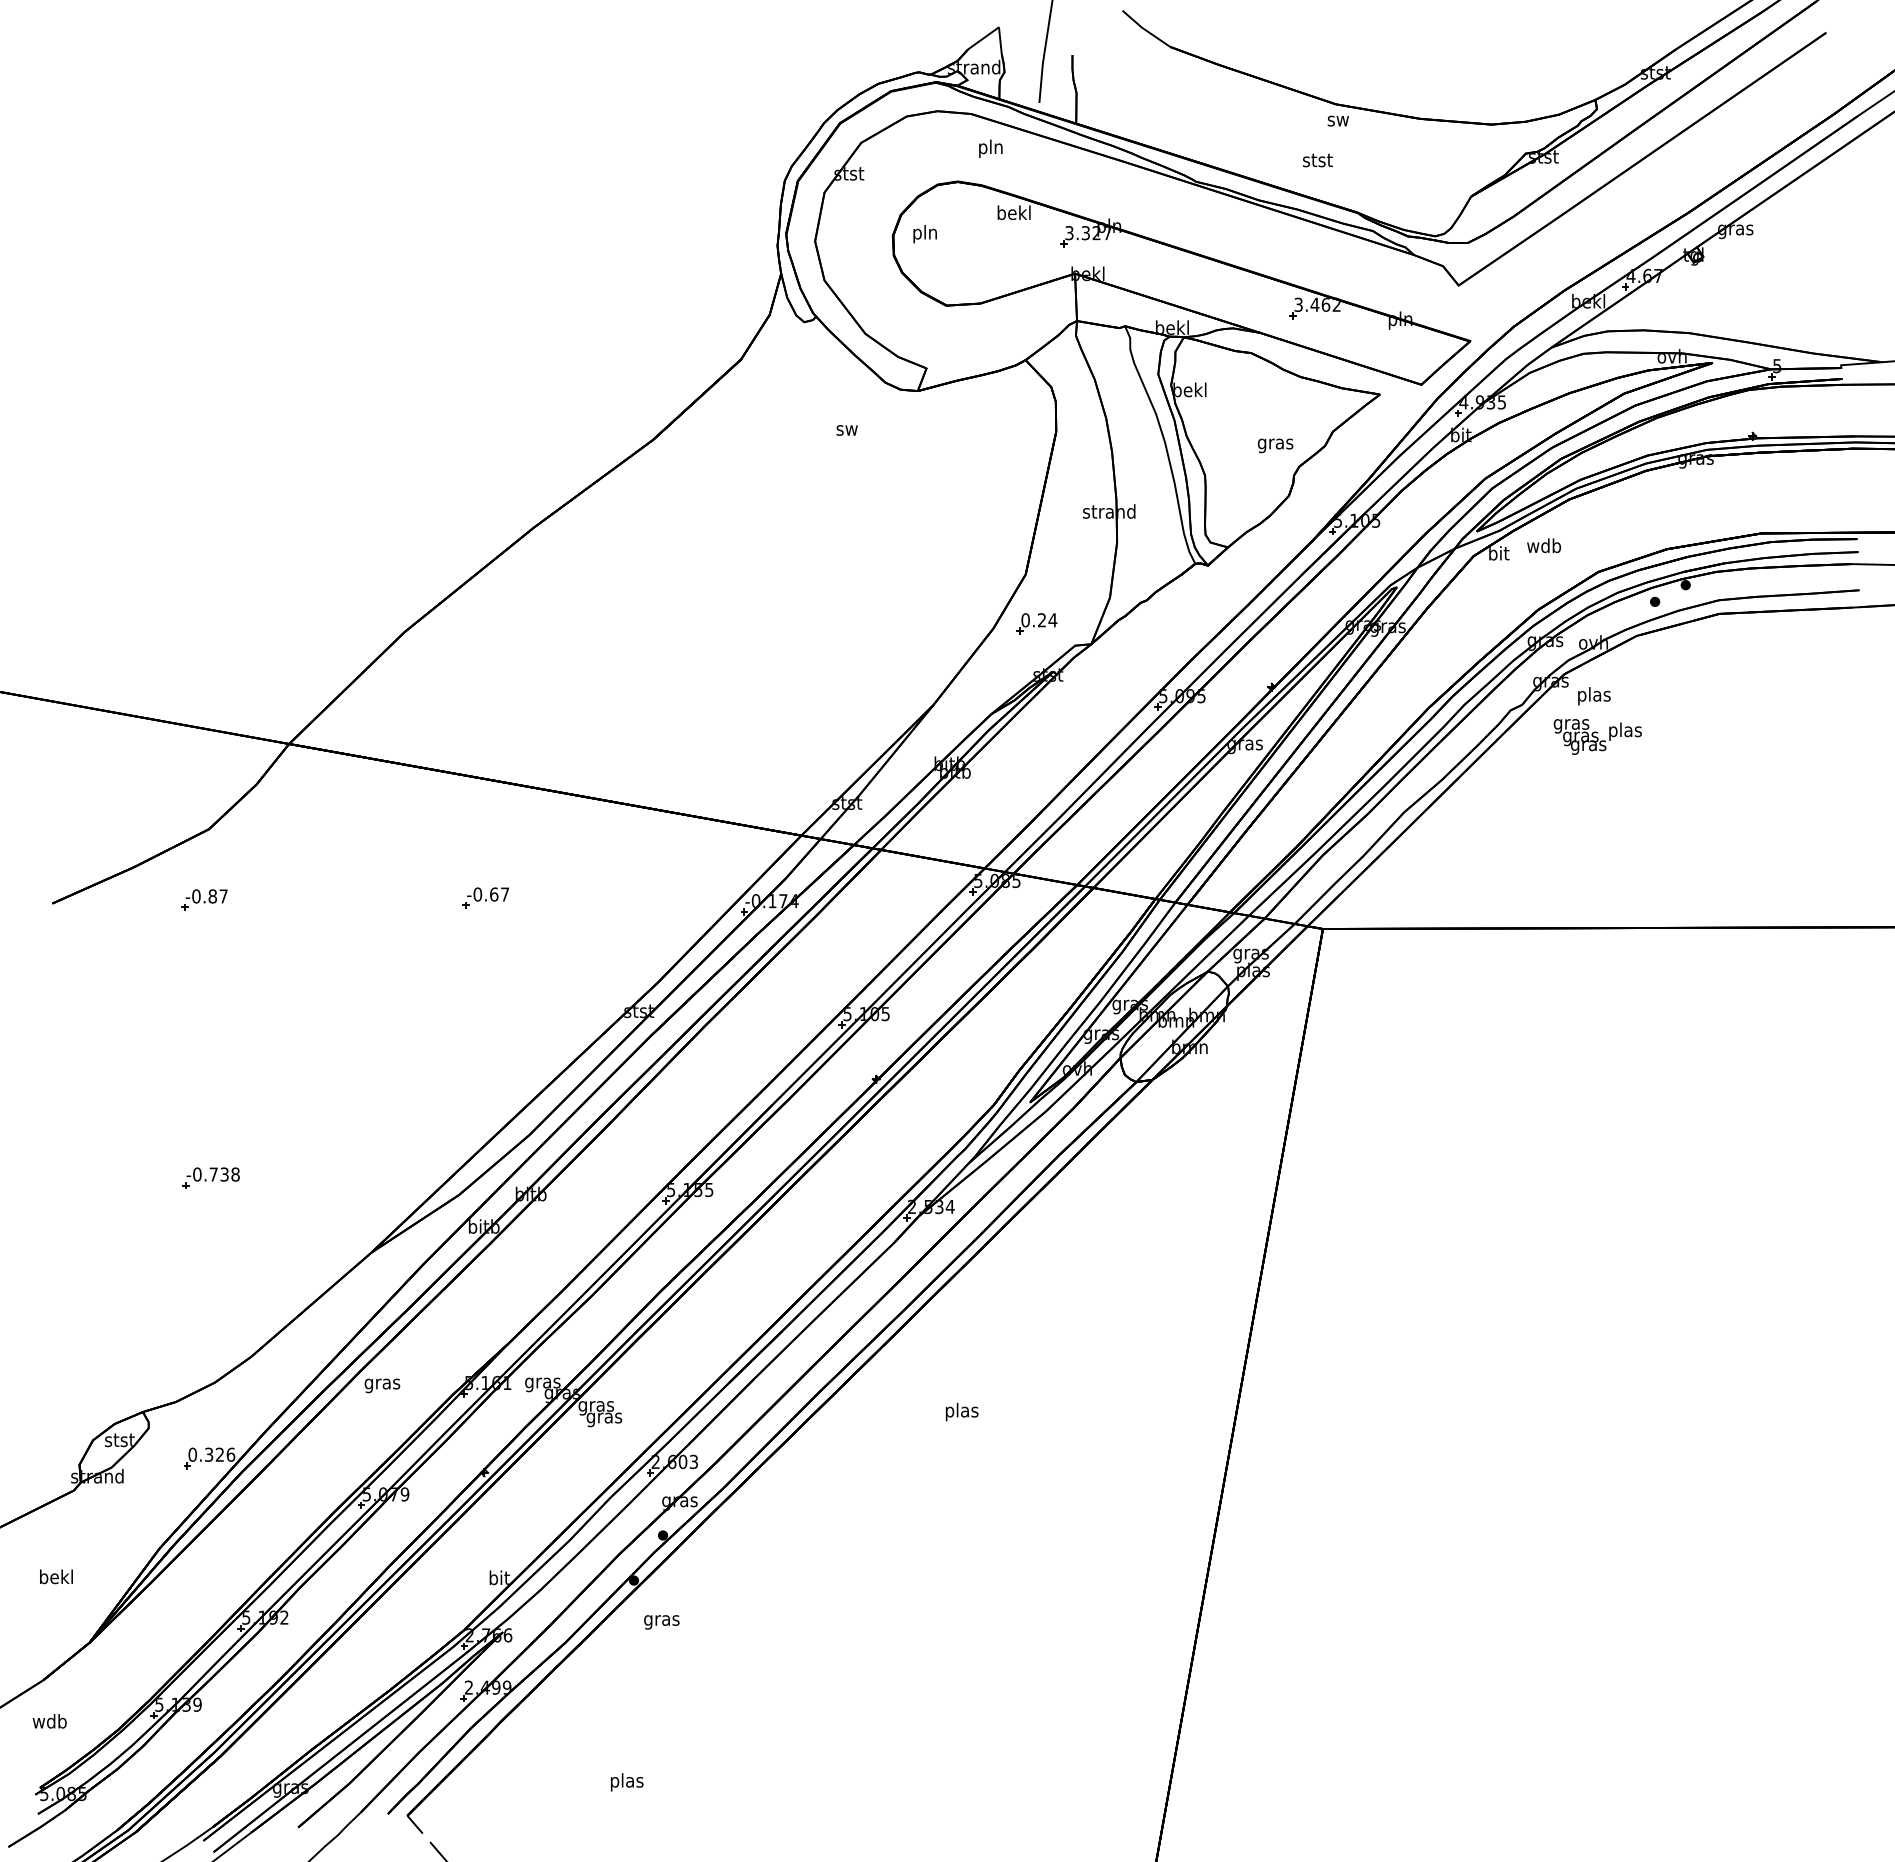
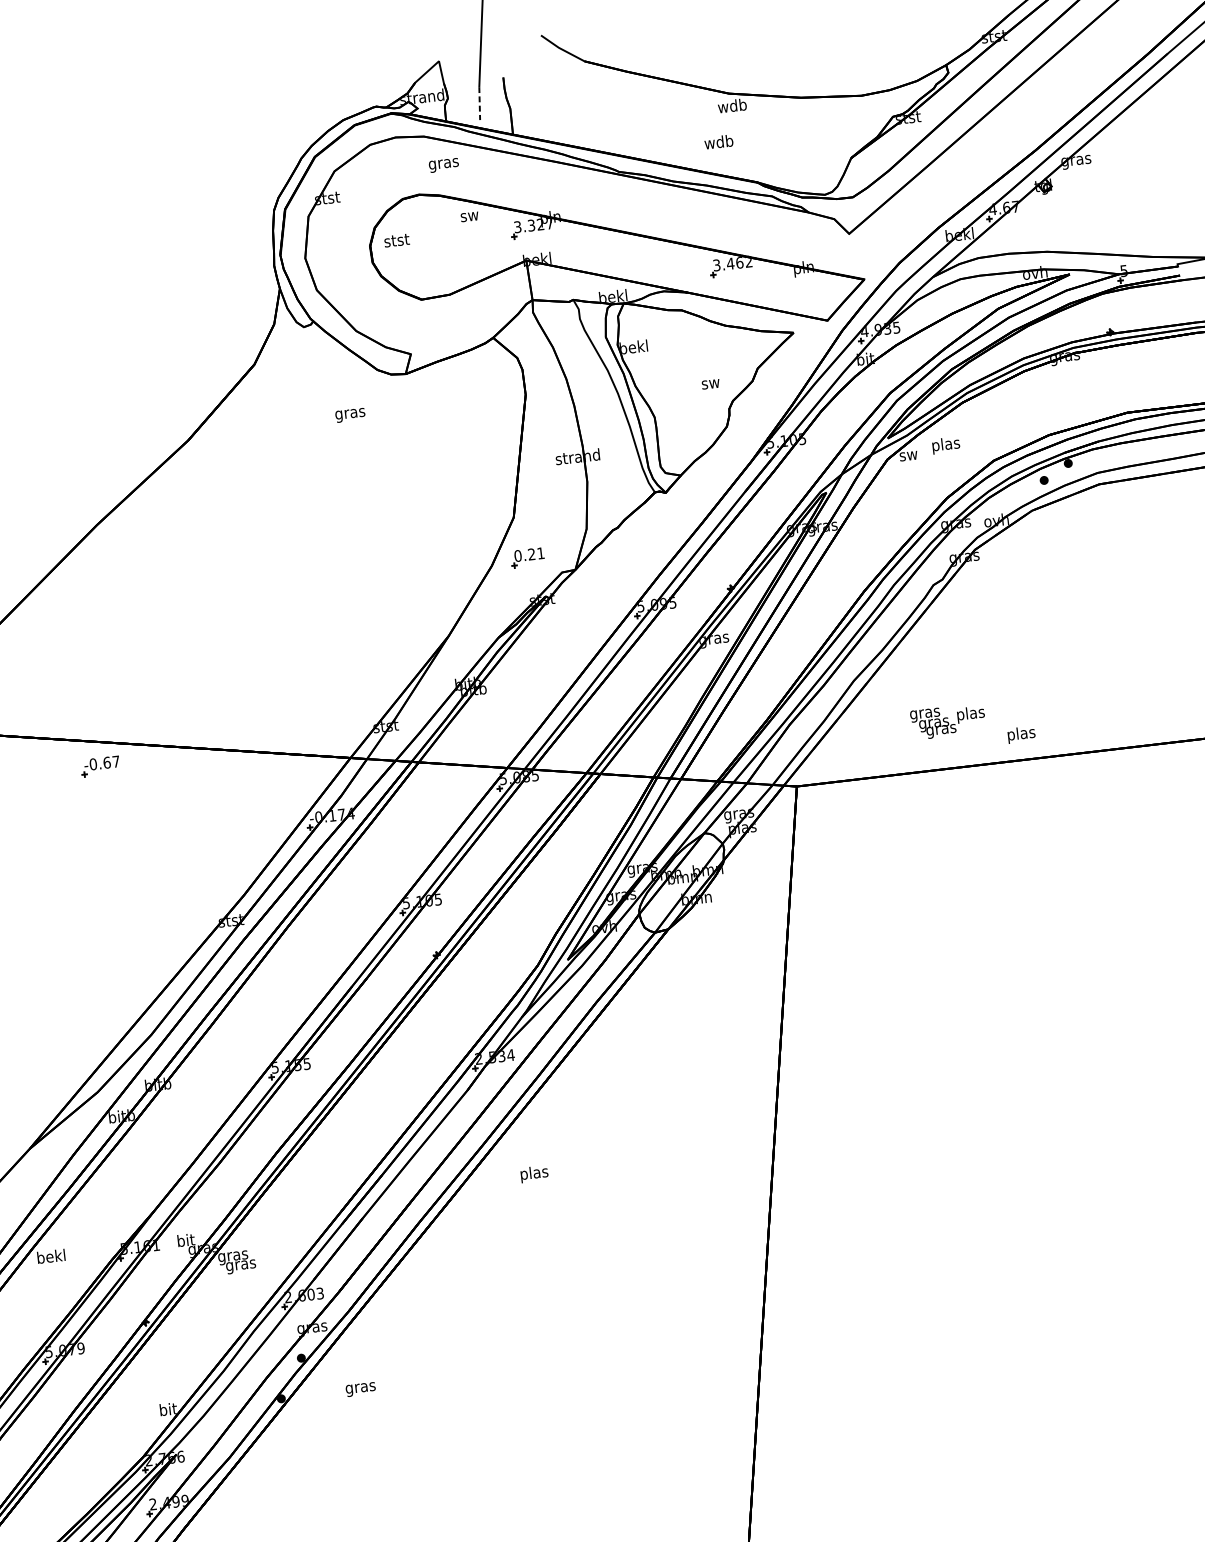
line: (1041, 82) -> (479, 103), solid -> dashed
text: (1338, 118) -> (732, 105), sw -> wdb
text: (990, 148) -> (443, 163), pln -> gras
text: (1317, 159) -> (718, 141), stst -> wdb
text: (1013, 212) -> (468, 215), bekl -> sw
text: (925, 234) -> (397, 242), pln -> stst
text: (846, 432) -> (349, 415), sw -> gras
text: (1275, 445) -> (710, 385), gras -> sw
text: (1544, 547) -> (946, 445), wdb -> plas
text: (1498, 553) -> (908, 454), bit -> sw
text: (1052, 620) -> (540, 553), 0.24 -> 0.21
text: (1594, 696) -> (1021, 734), moved
text: (1597, 736) -> (947, 721), moved
part: (485, 897) -> (100, 766), moved
text: (542, 1382) -> (185, 1241), gras -> bit
text: (382, 1383) -> (51, 1257), gras -> bekl
text: (961, 1411) -> (533, 1173), moved
text: (661, 1622) -> (360, 1389), moved

